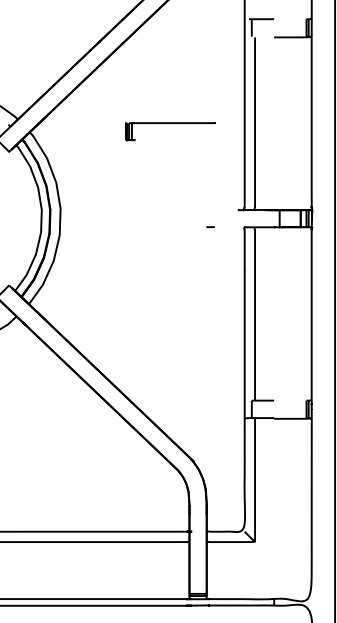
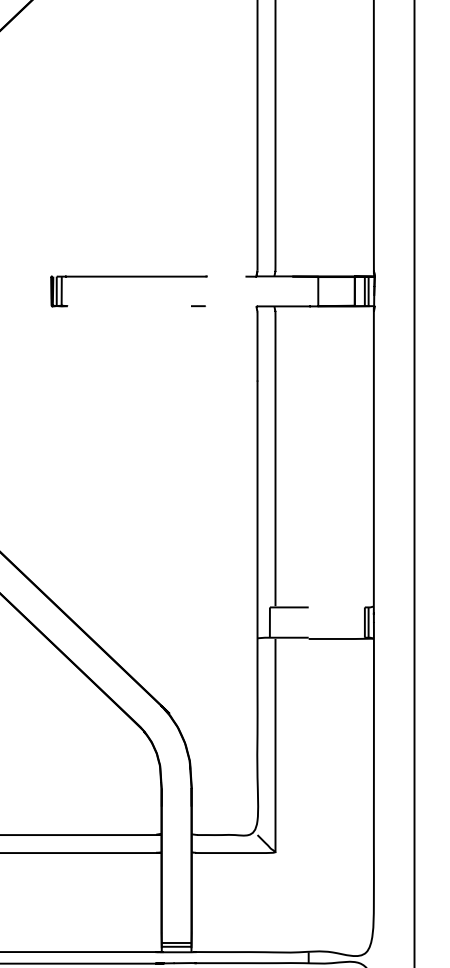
part: (170, 123) -> (128, 277), moved

